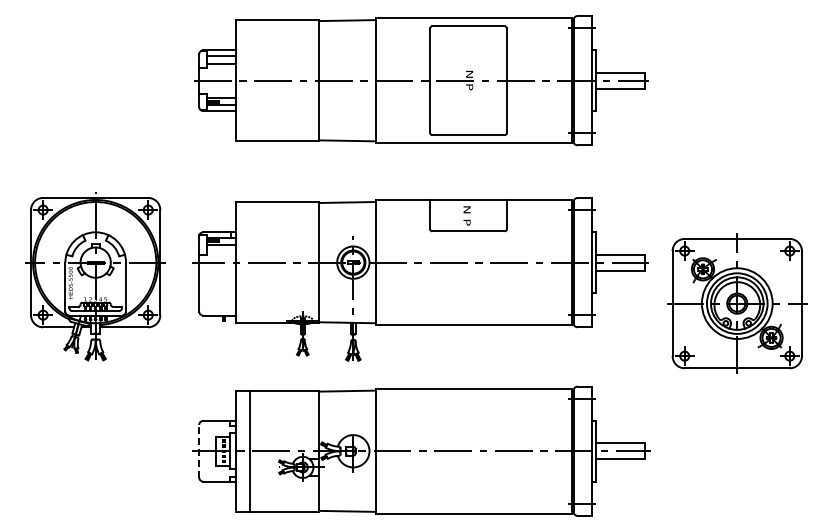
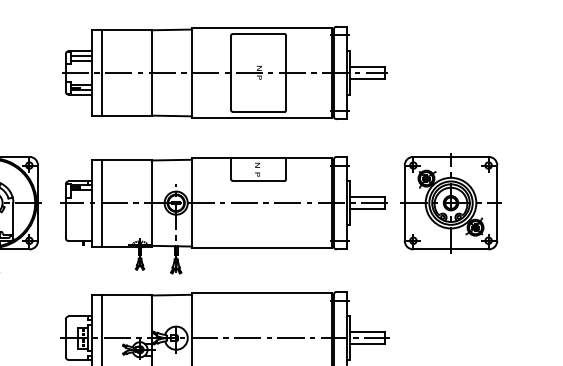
line: (250, 80) -> (102, 72), added
line: (250, 262) -> (102, 203), added
part: (737, 303) -> (451, 203), moved
line: (199, 450) -> (66, 337), dashed -> solid

